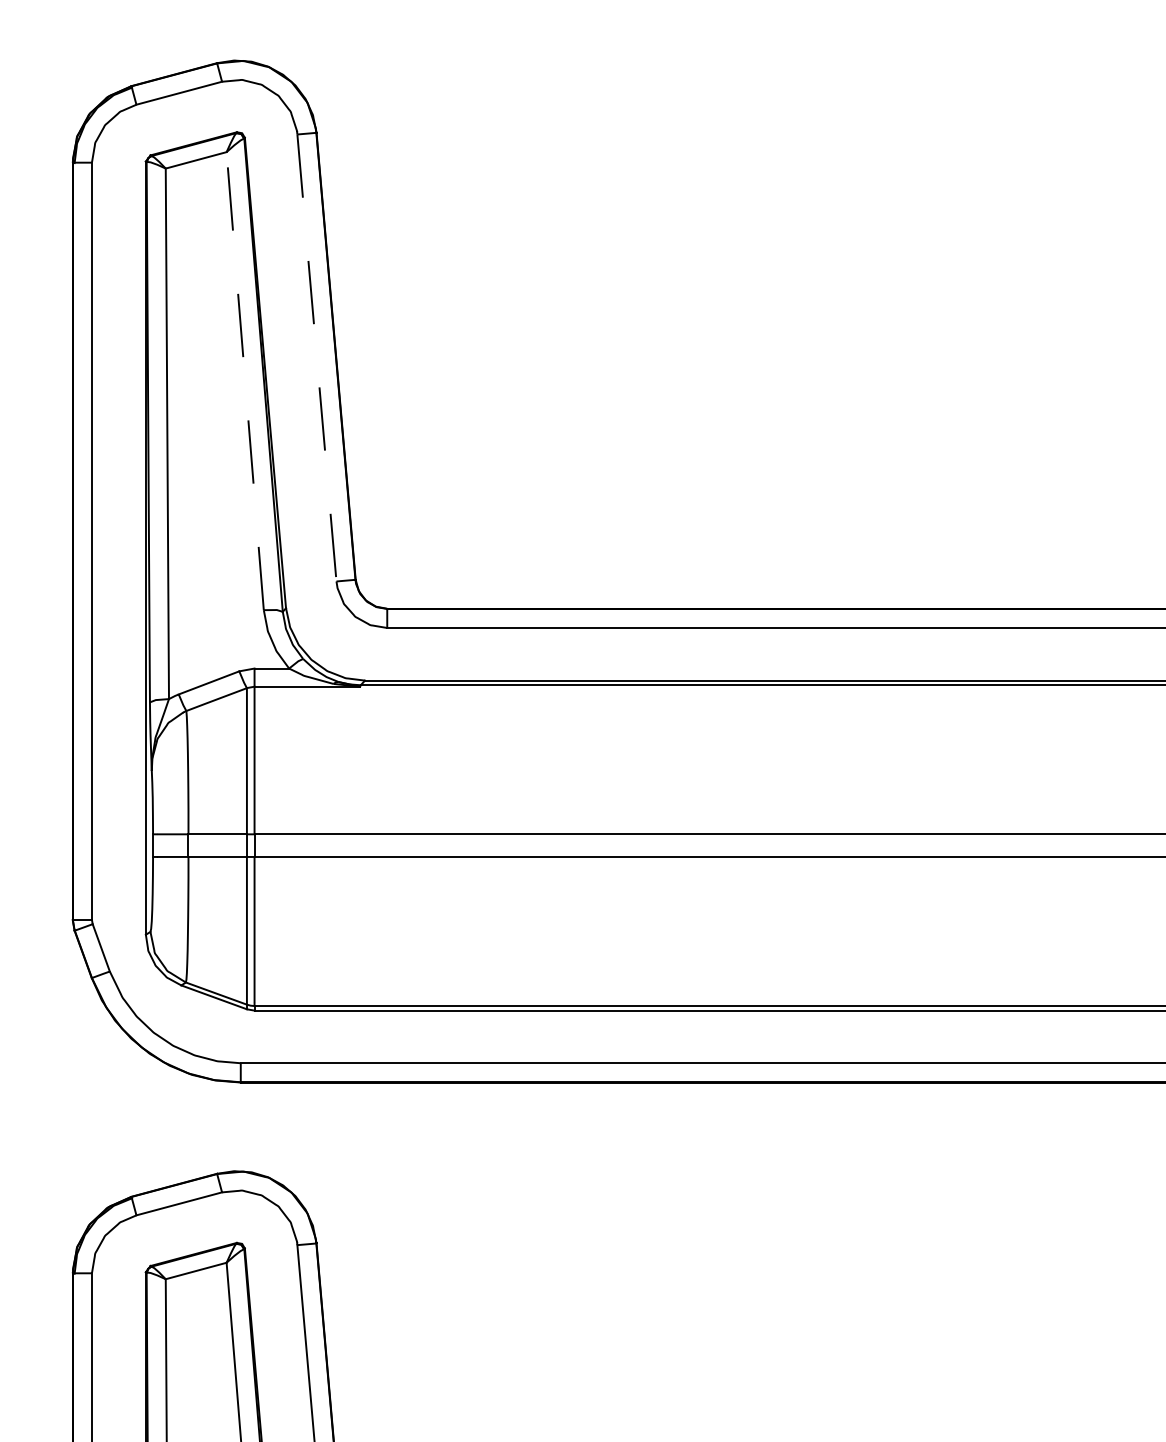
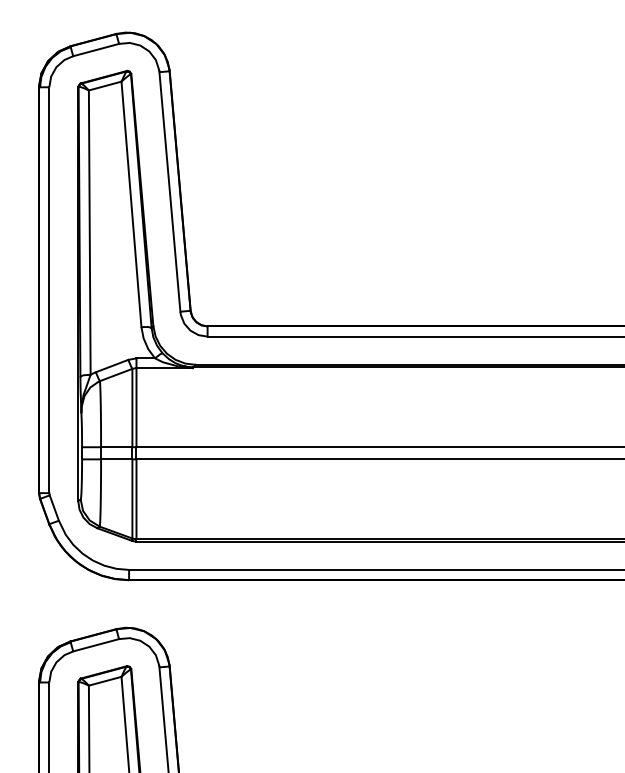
line: (316, 358) -> (169, 192), dashed -> solid
line: (245, 379) -> (131, 203), dashed -> solid

